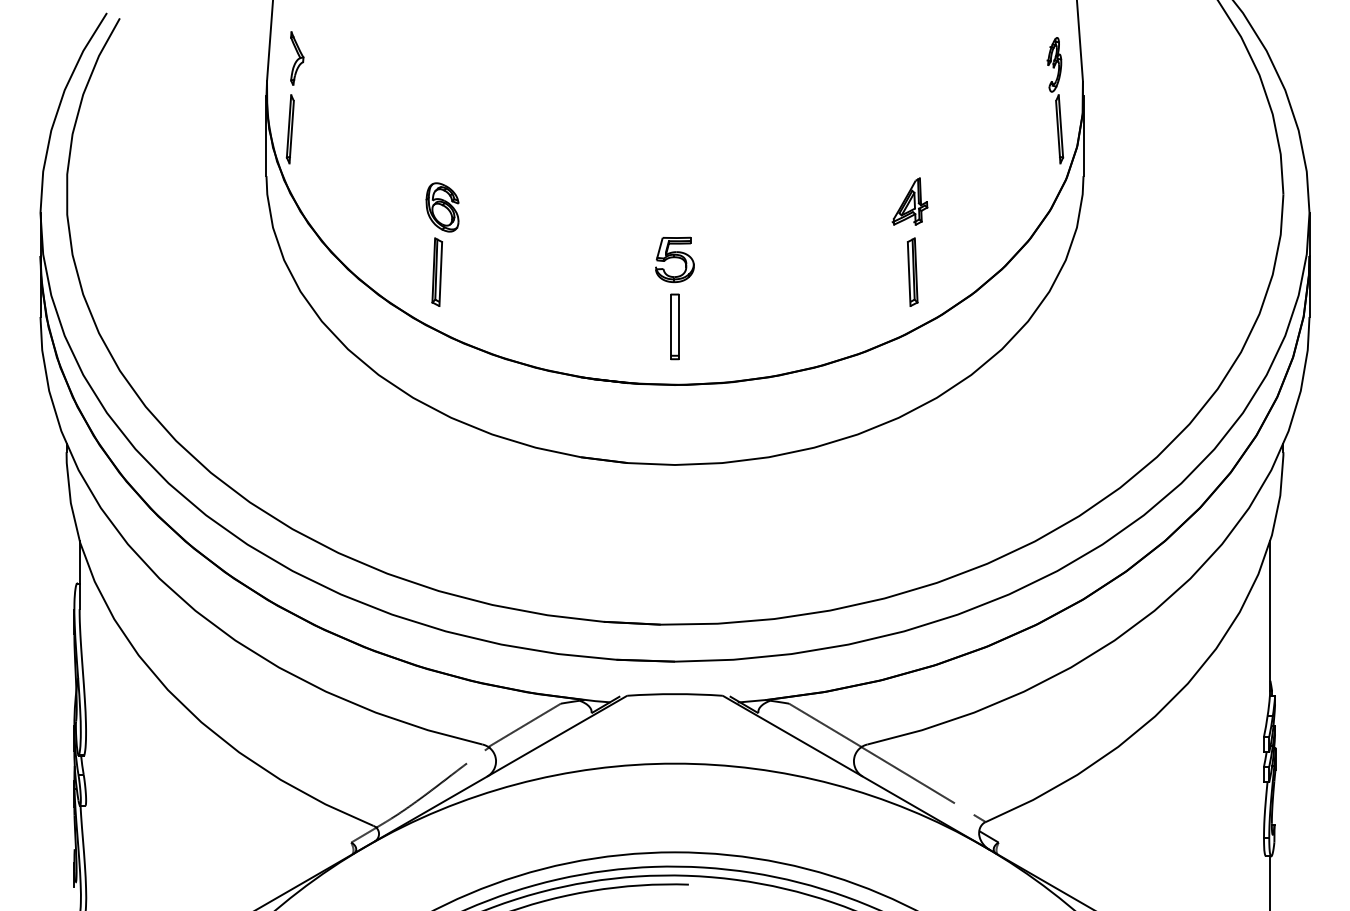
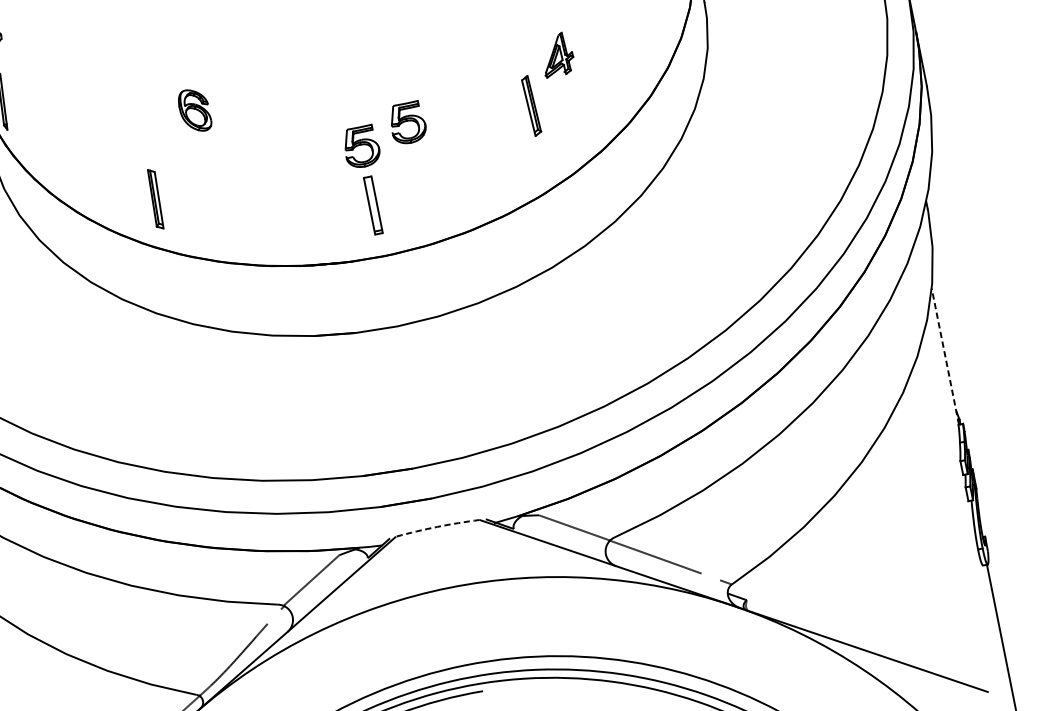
part: (442, 207) -> (194, 110), moved
part: (730, 243) -> (407, 122), added
part: (912, 271) -> (531, 105), moved
line: (1270, 618) -> (945, 356), solid -> dashed
arc: (675, 694) -> (438, 527), solid -> dashed

